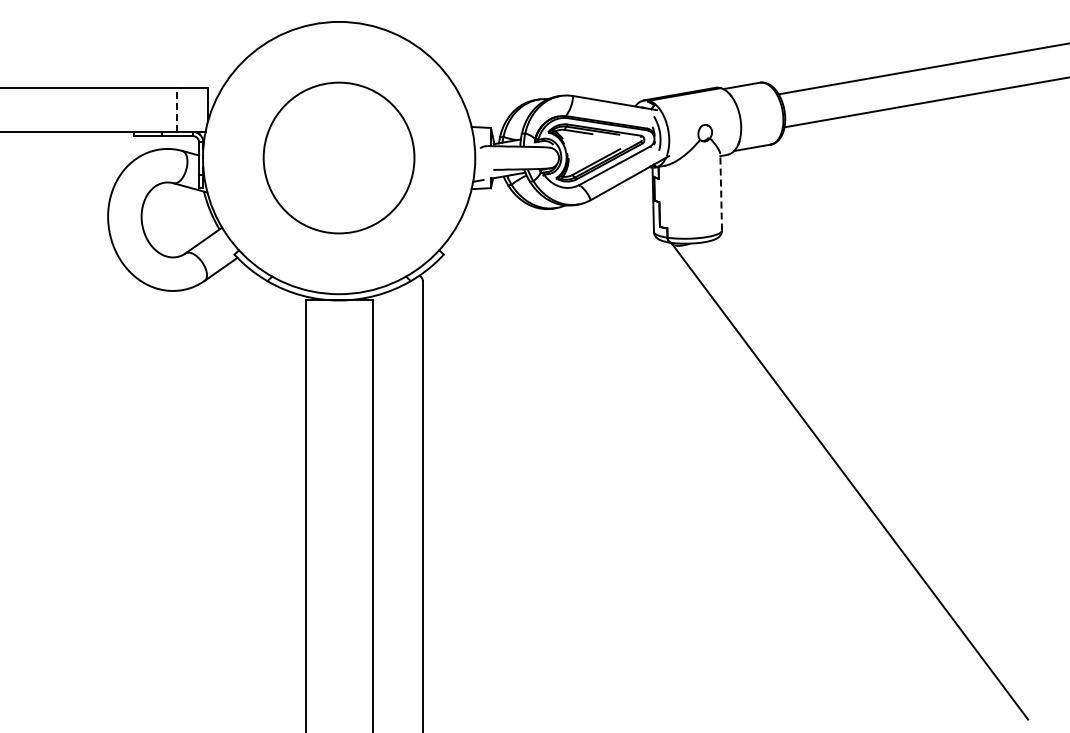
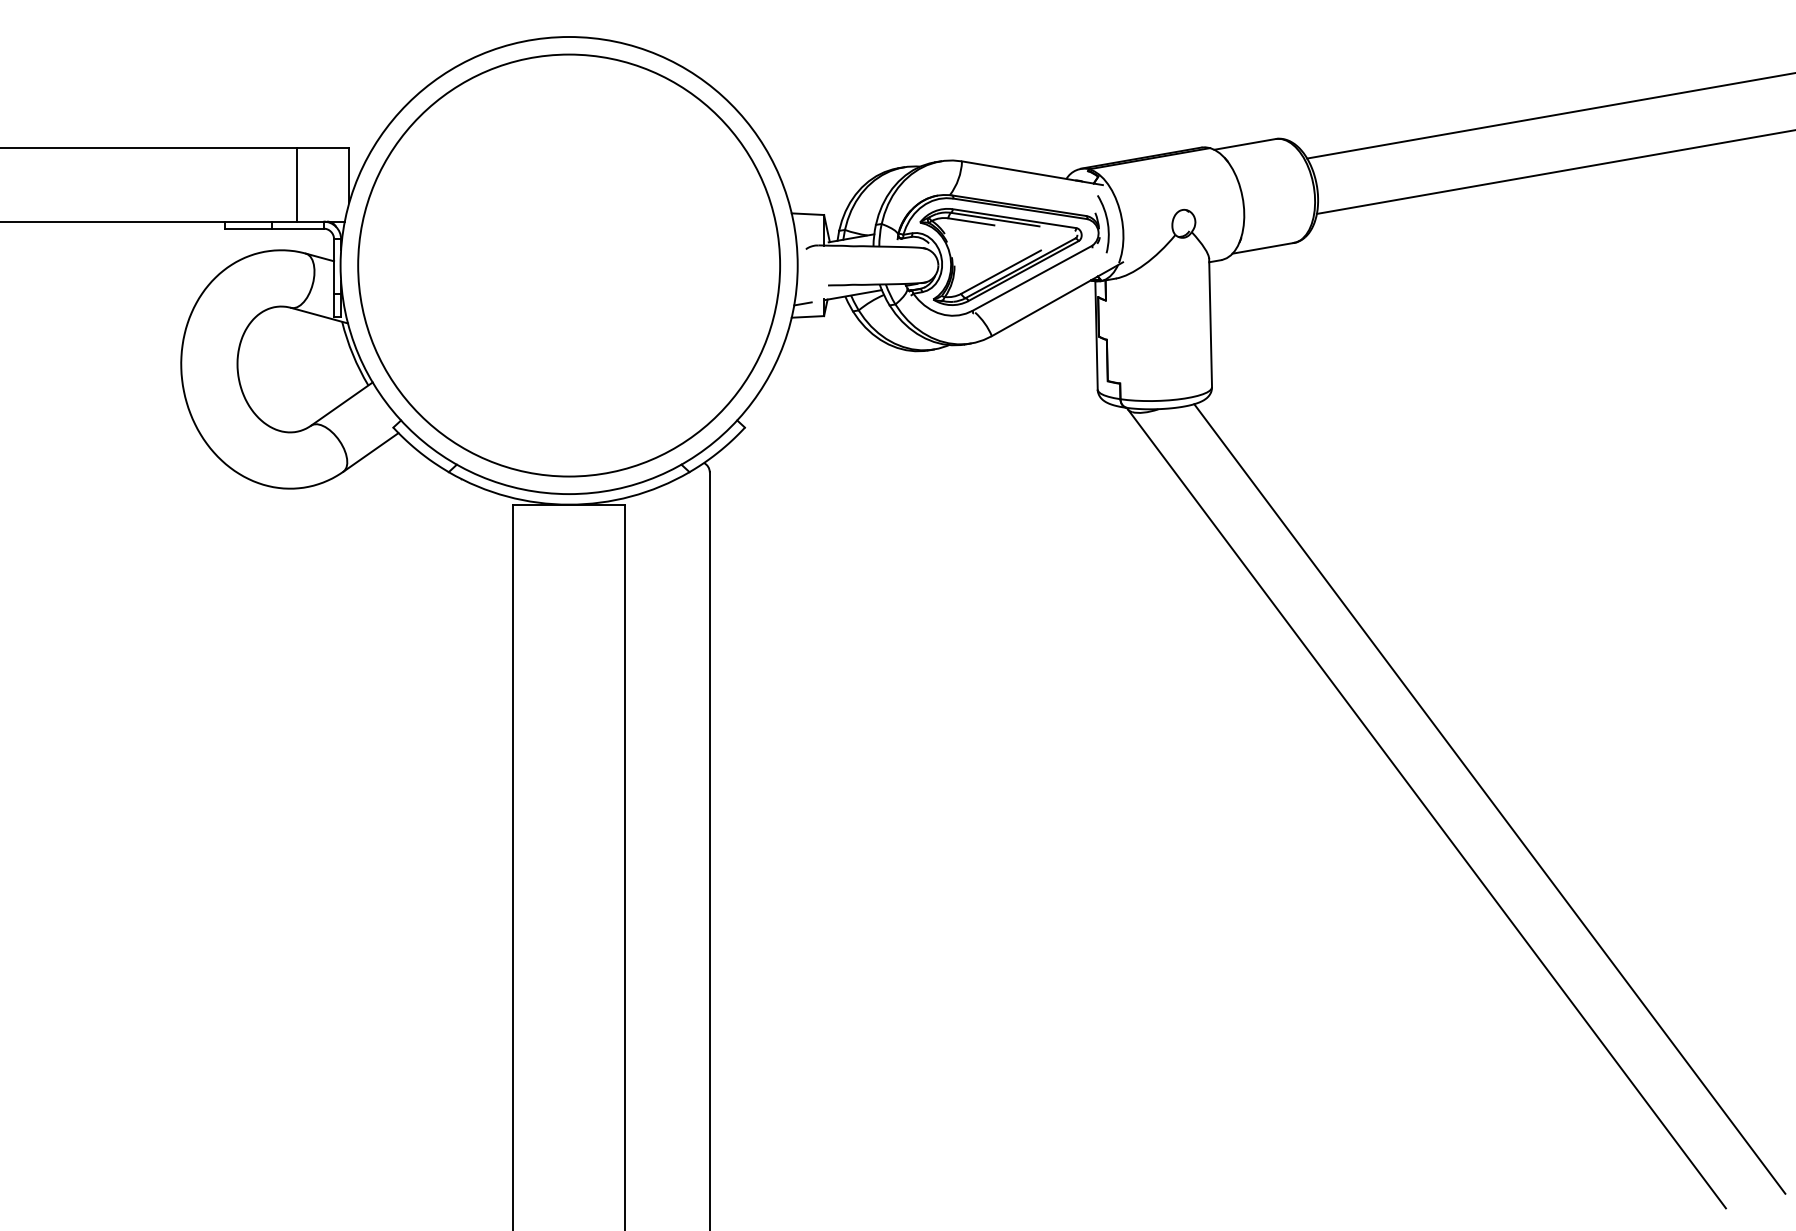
line: (176, 109) -> (296, 183), dashed -> solid
circle: (338, 157) -> (568, 264), size x1.67
line: (721, 191) -> (1211, 321), dashed -> solid
line: (887, 475) -> (1489, 798), added

